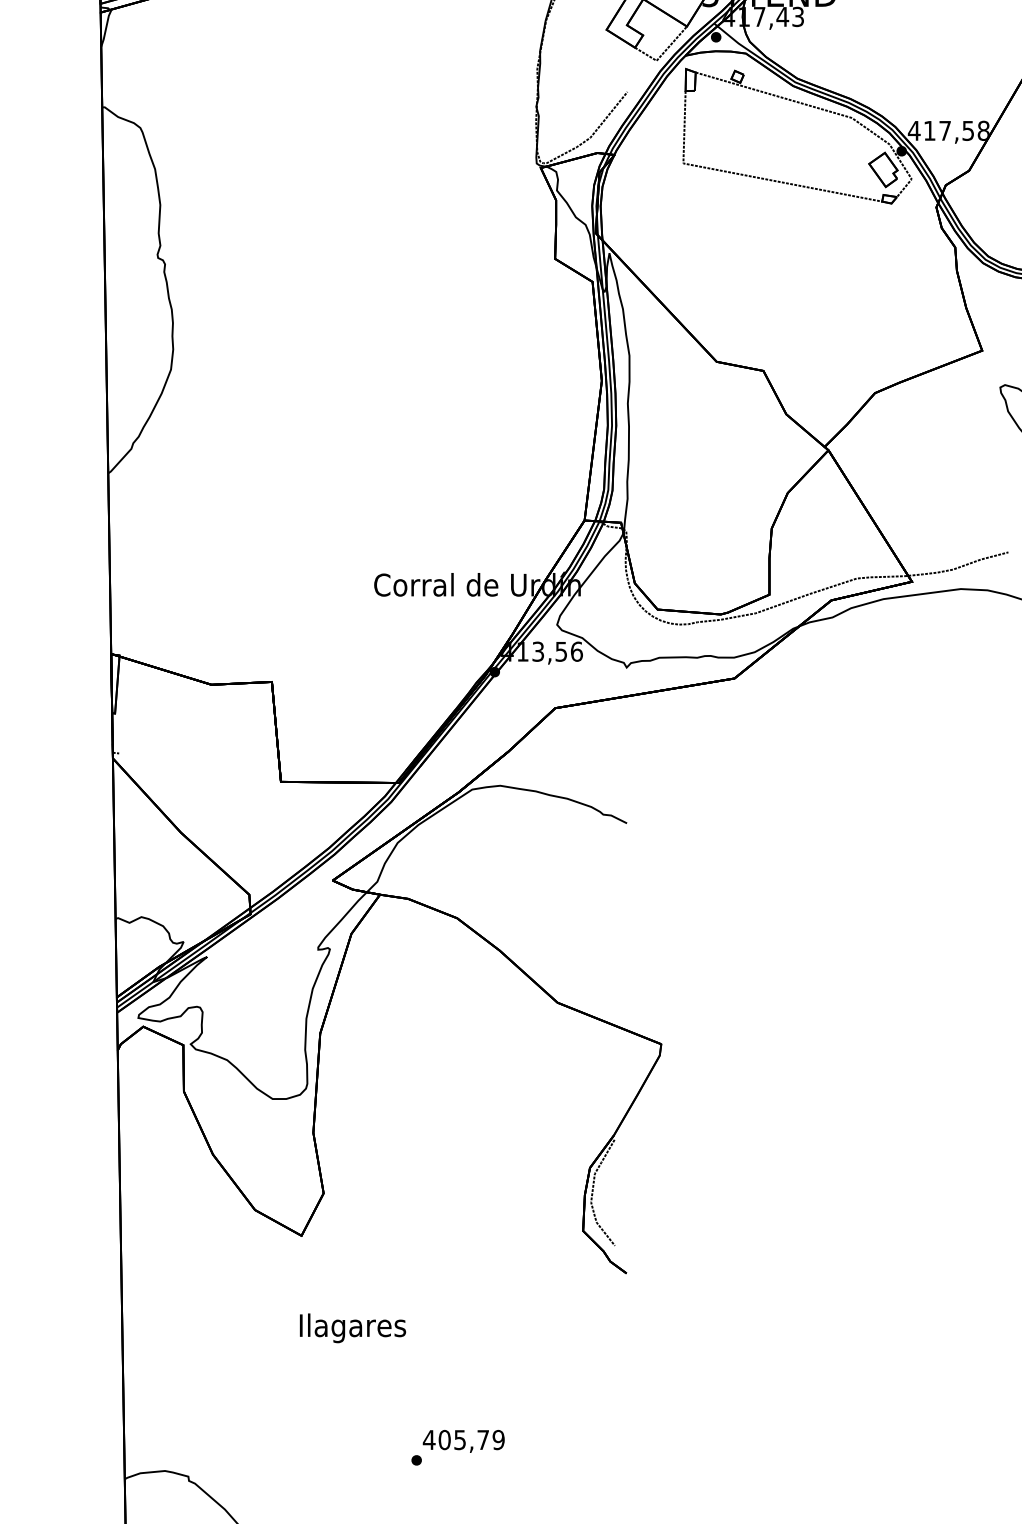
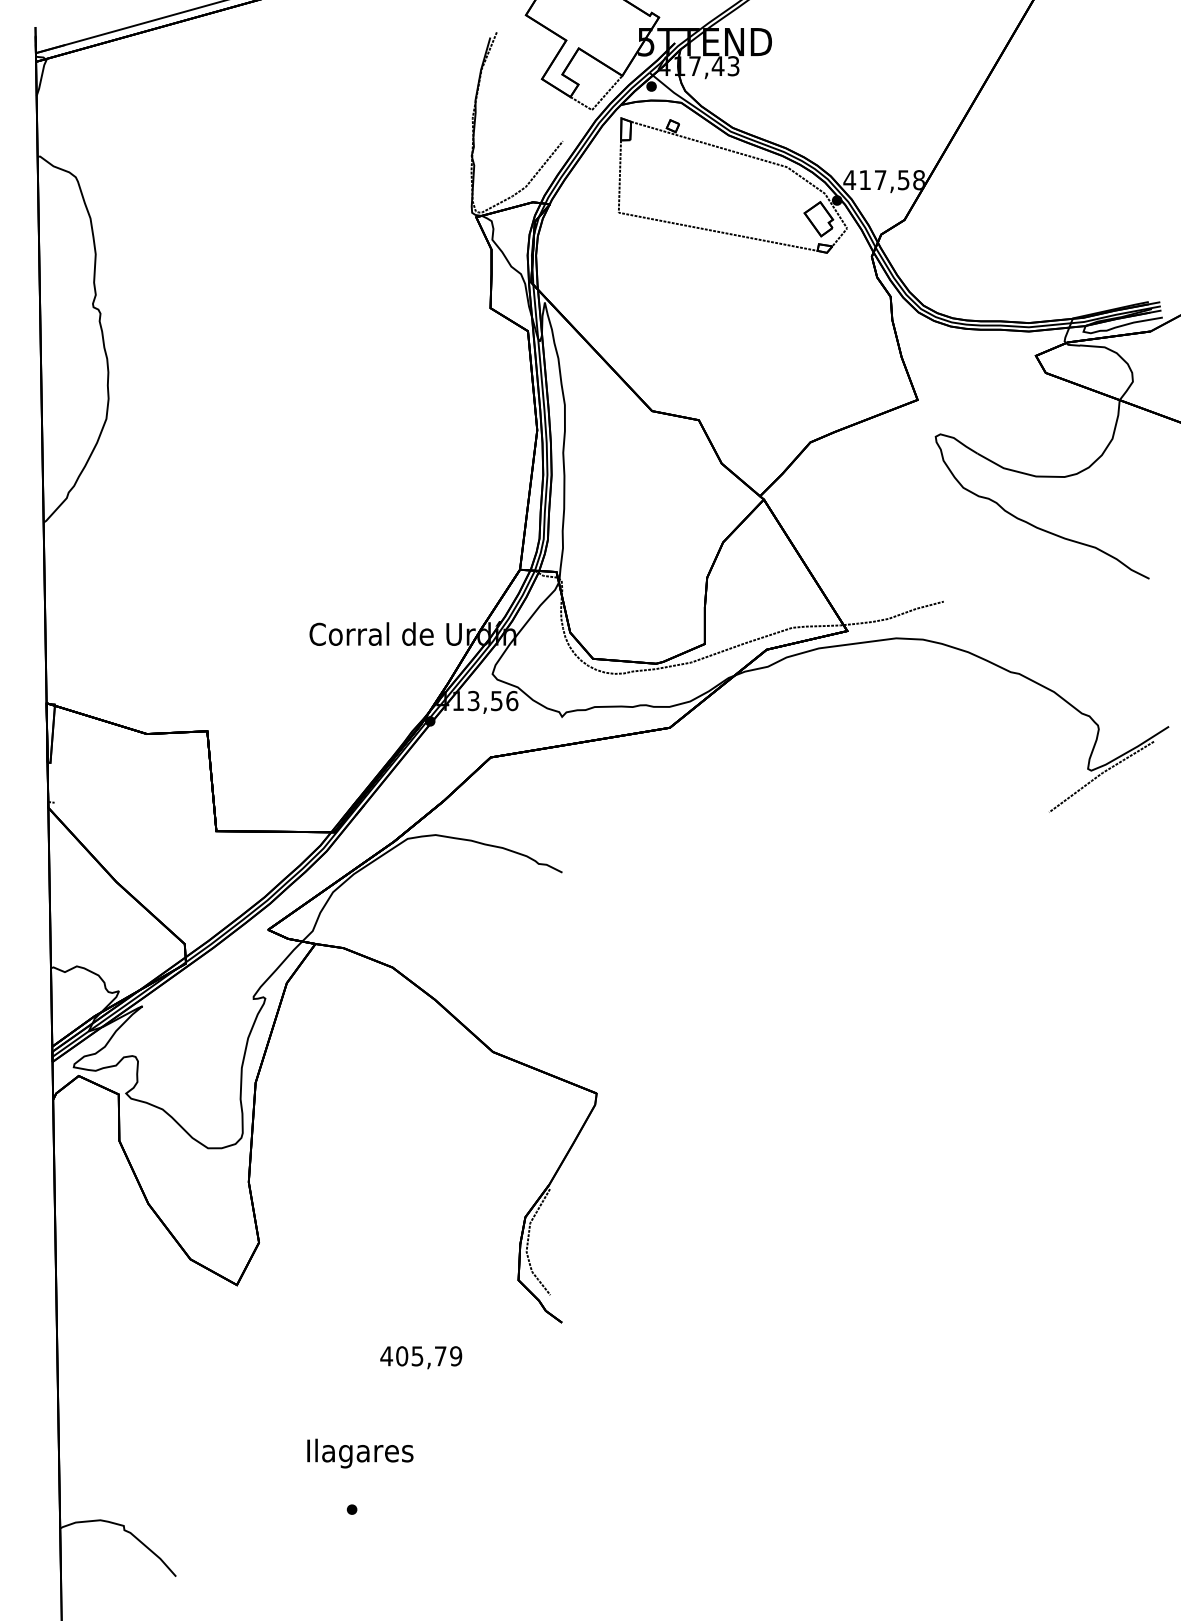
text: (353, 1328) -> (360, 1453), moved
text: (464, 1441) -> (421, 1357), moved

